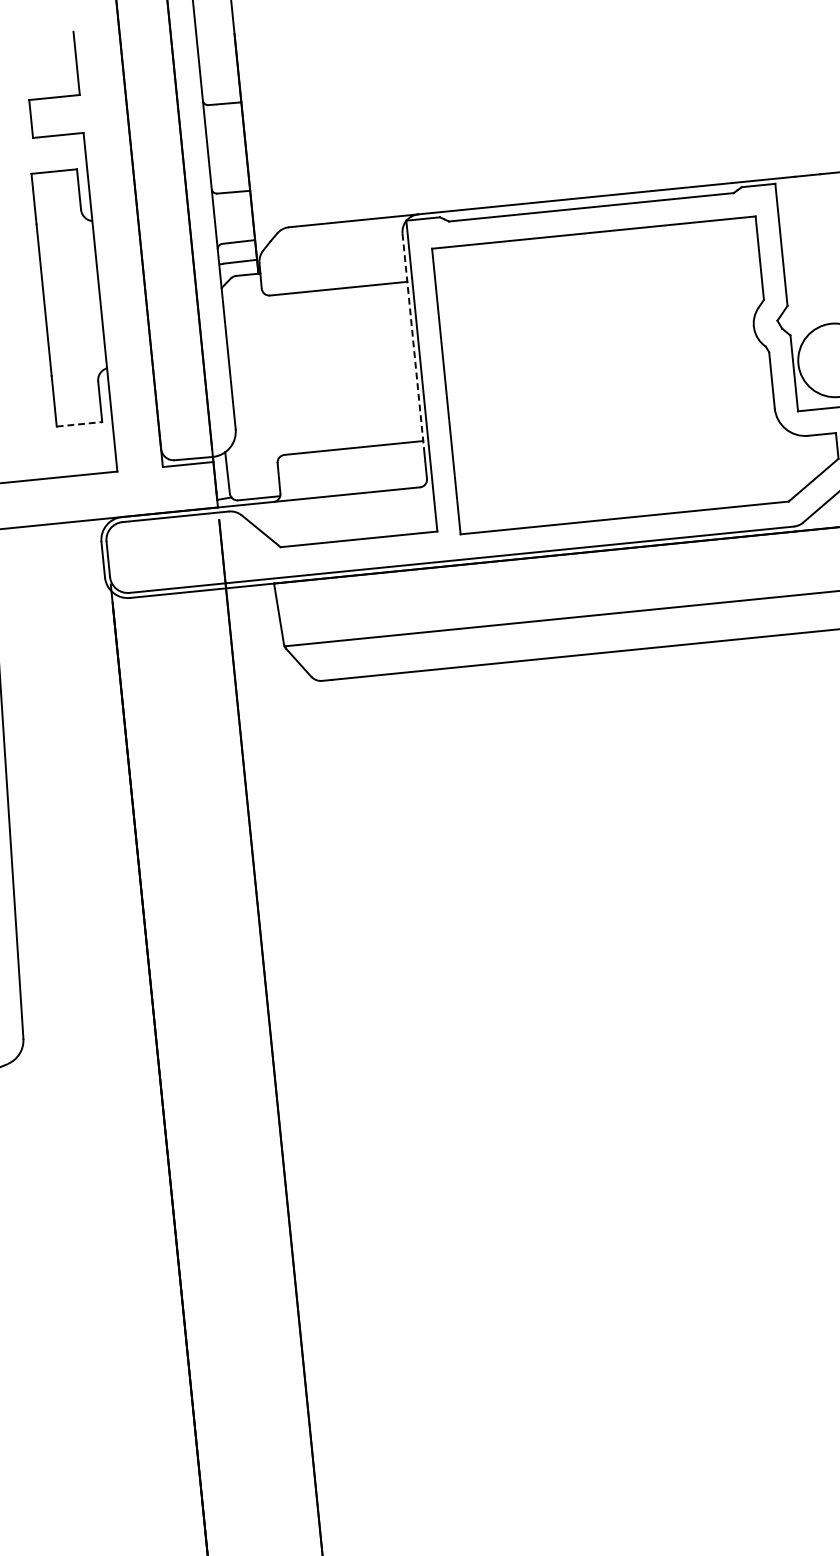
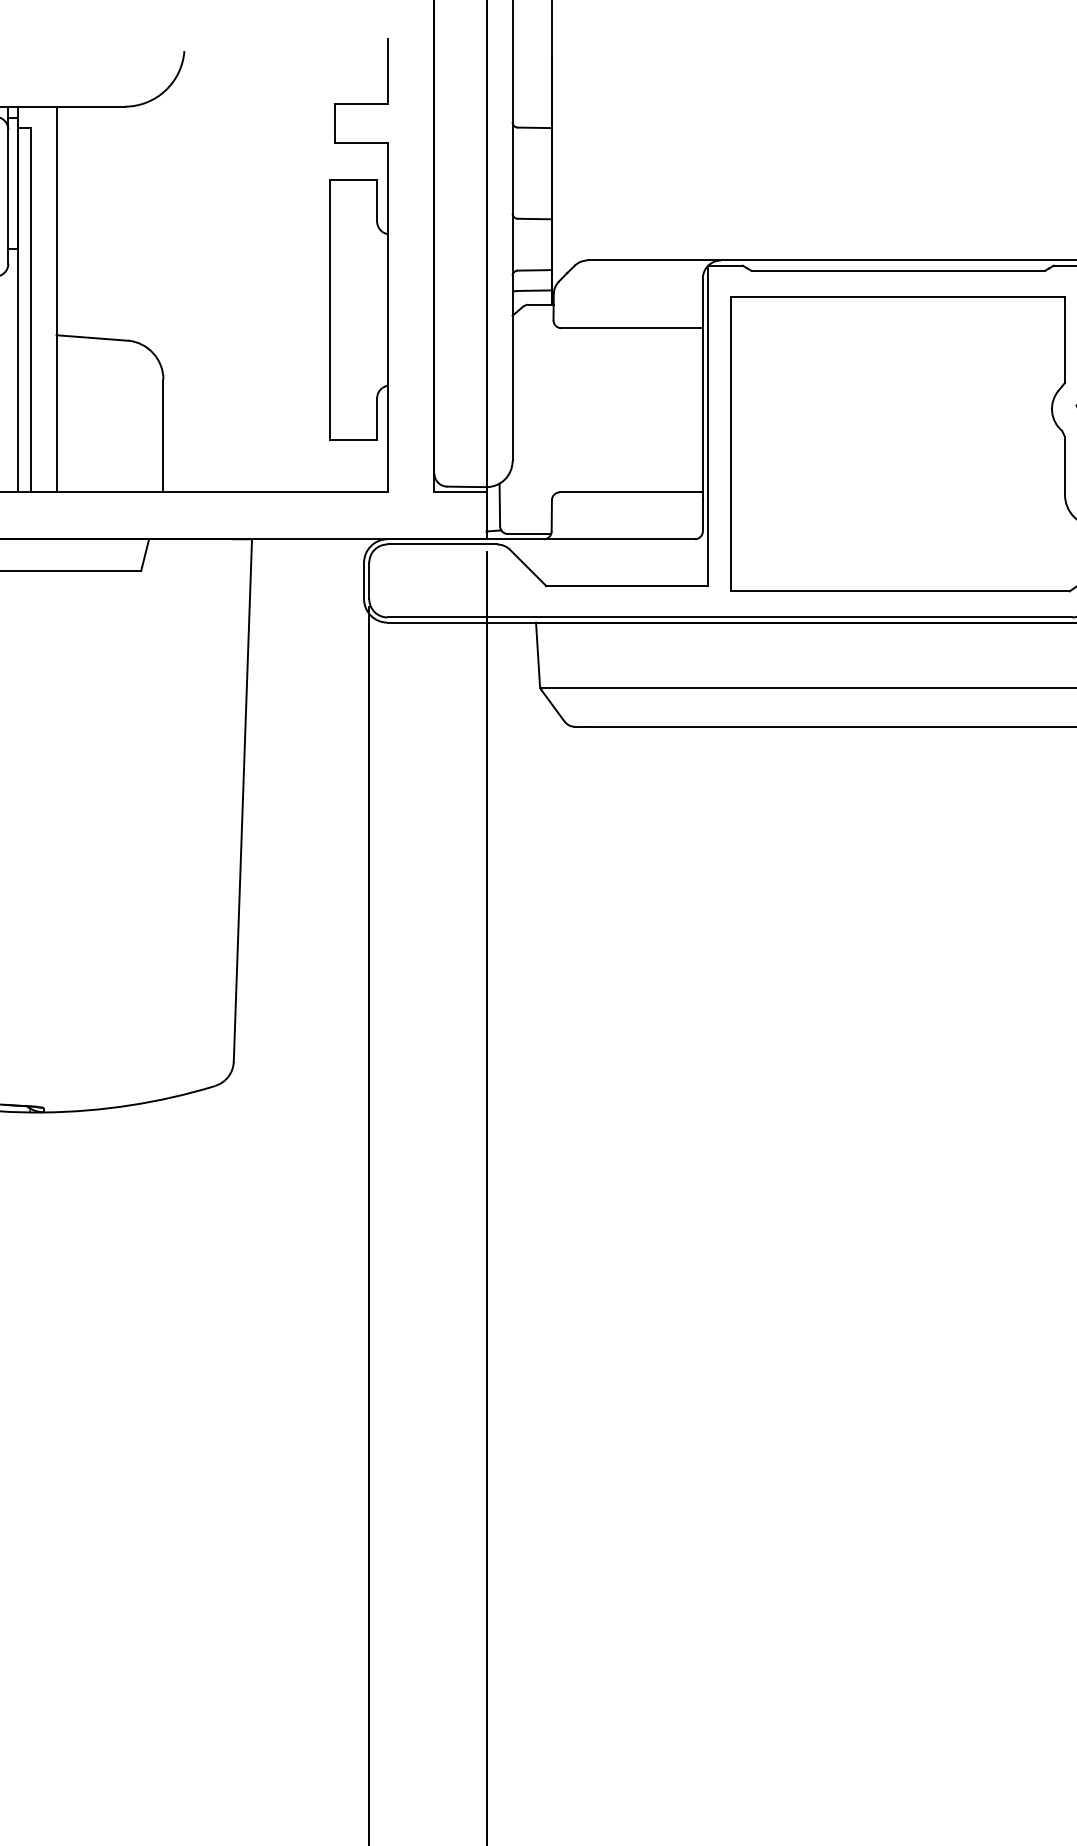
line: (412, 341) -> (702, 389), dashed -> solid
line: (80, 424) -> (354, 440), dashed -> solid

